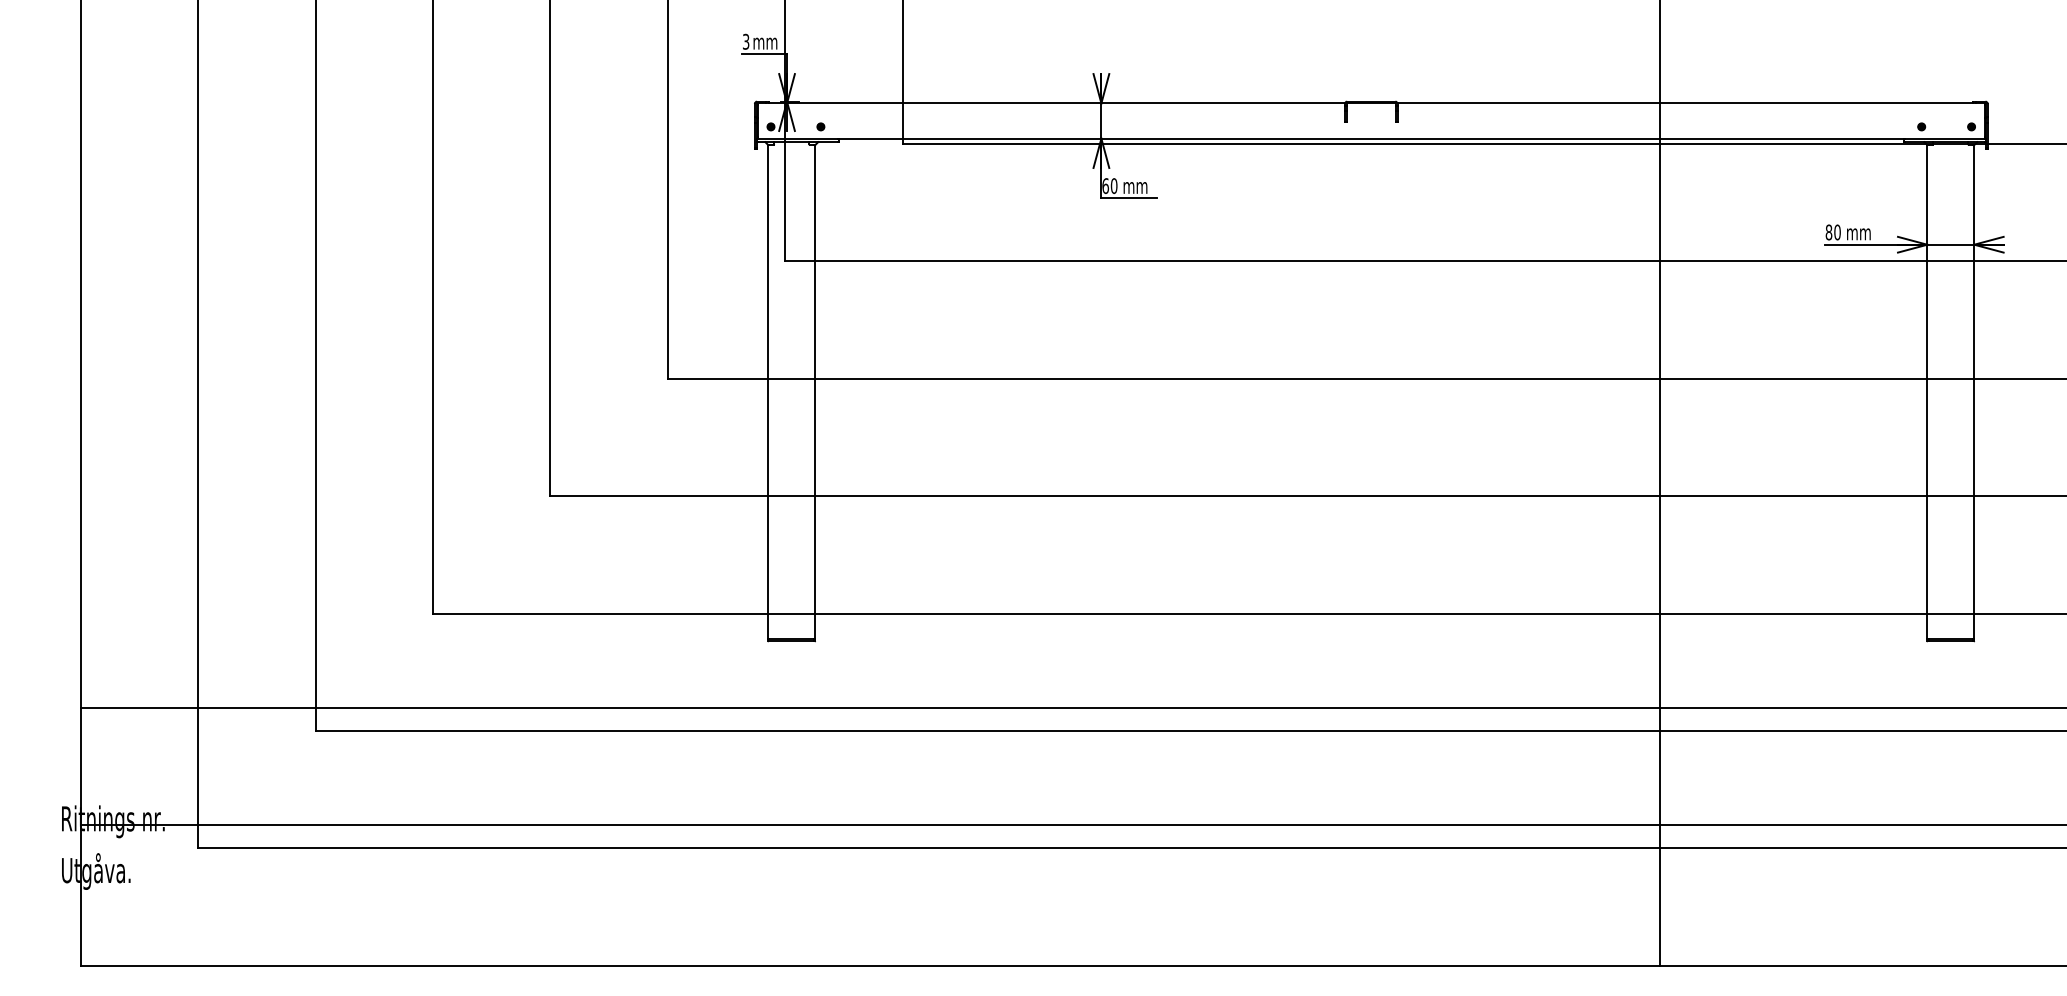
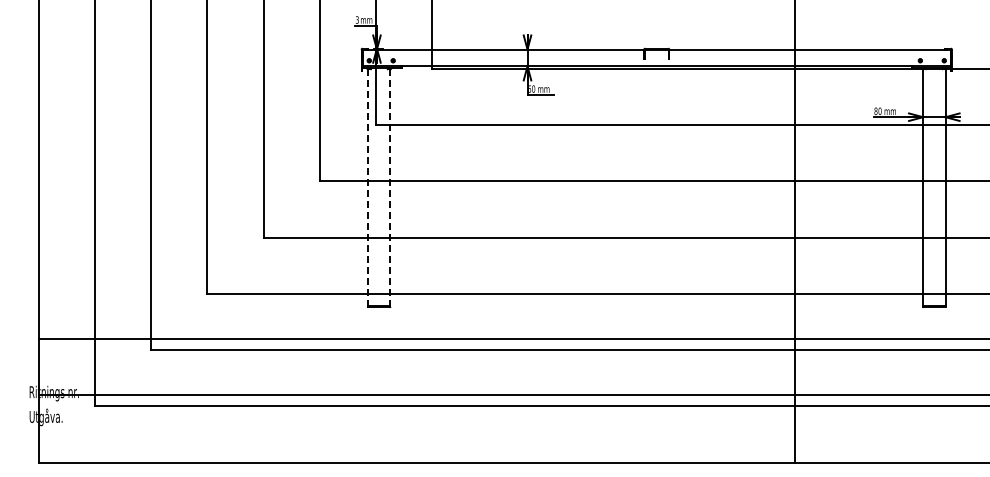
line: (767, 393) -> (367, 188), solid -> dashed
line: (815, 393) -> (390, 188), solid -> dashed

